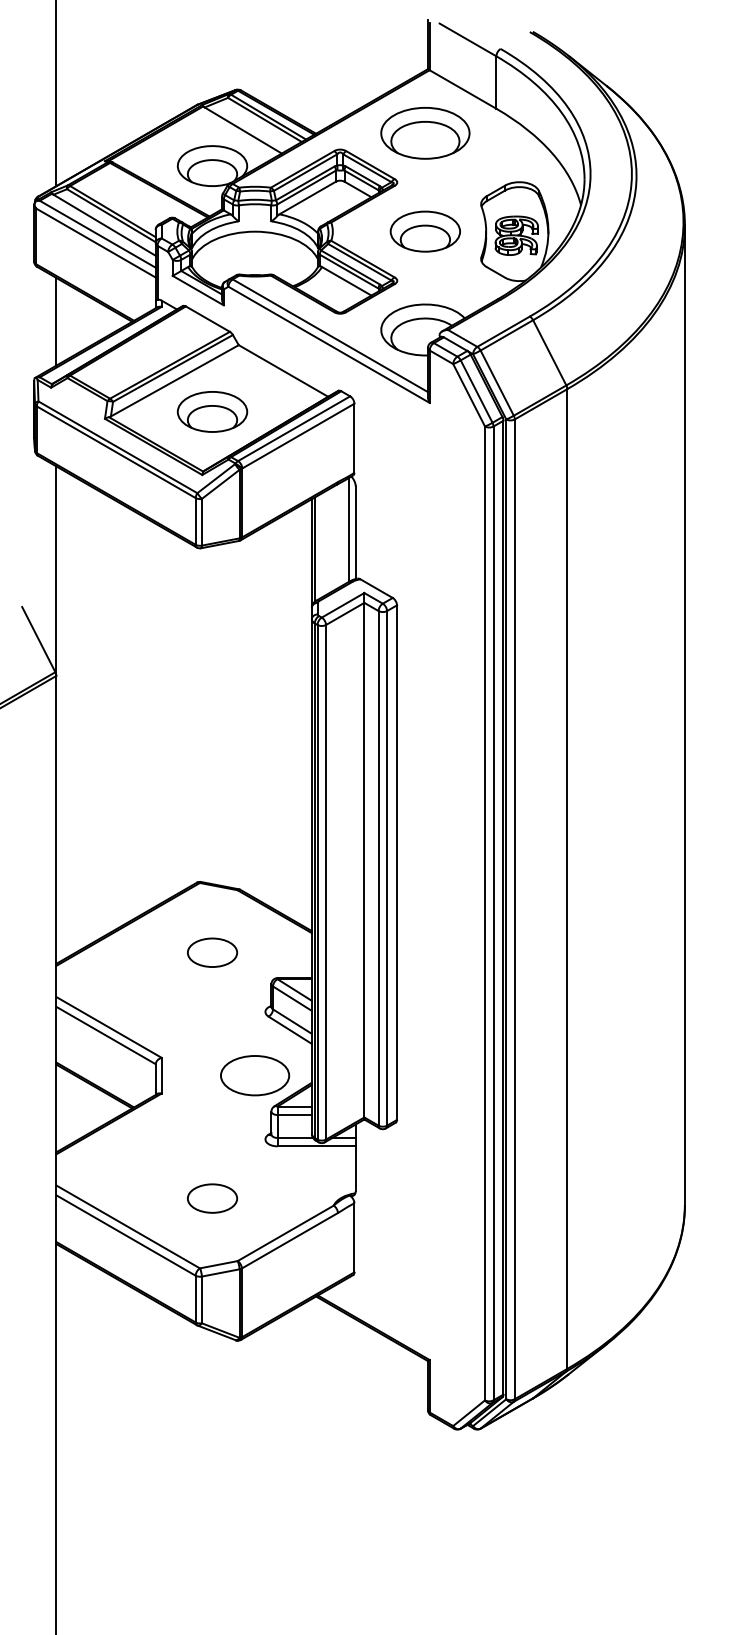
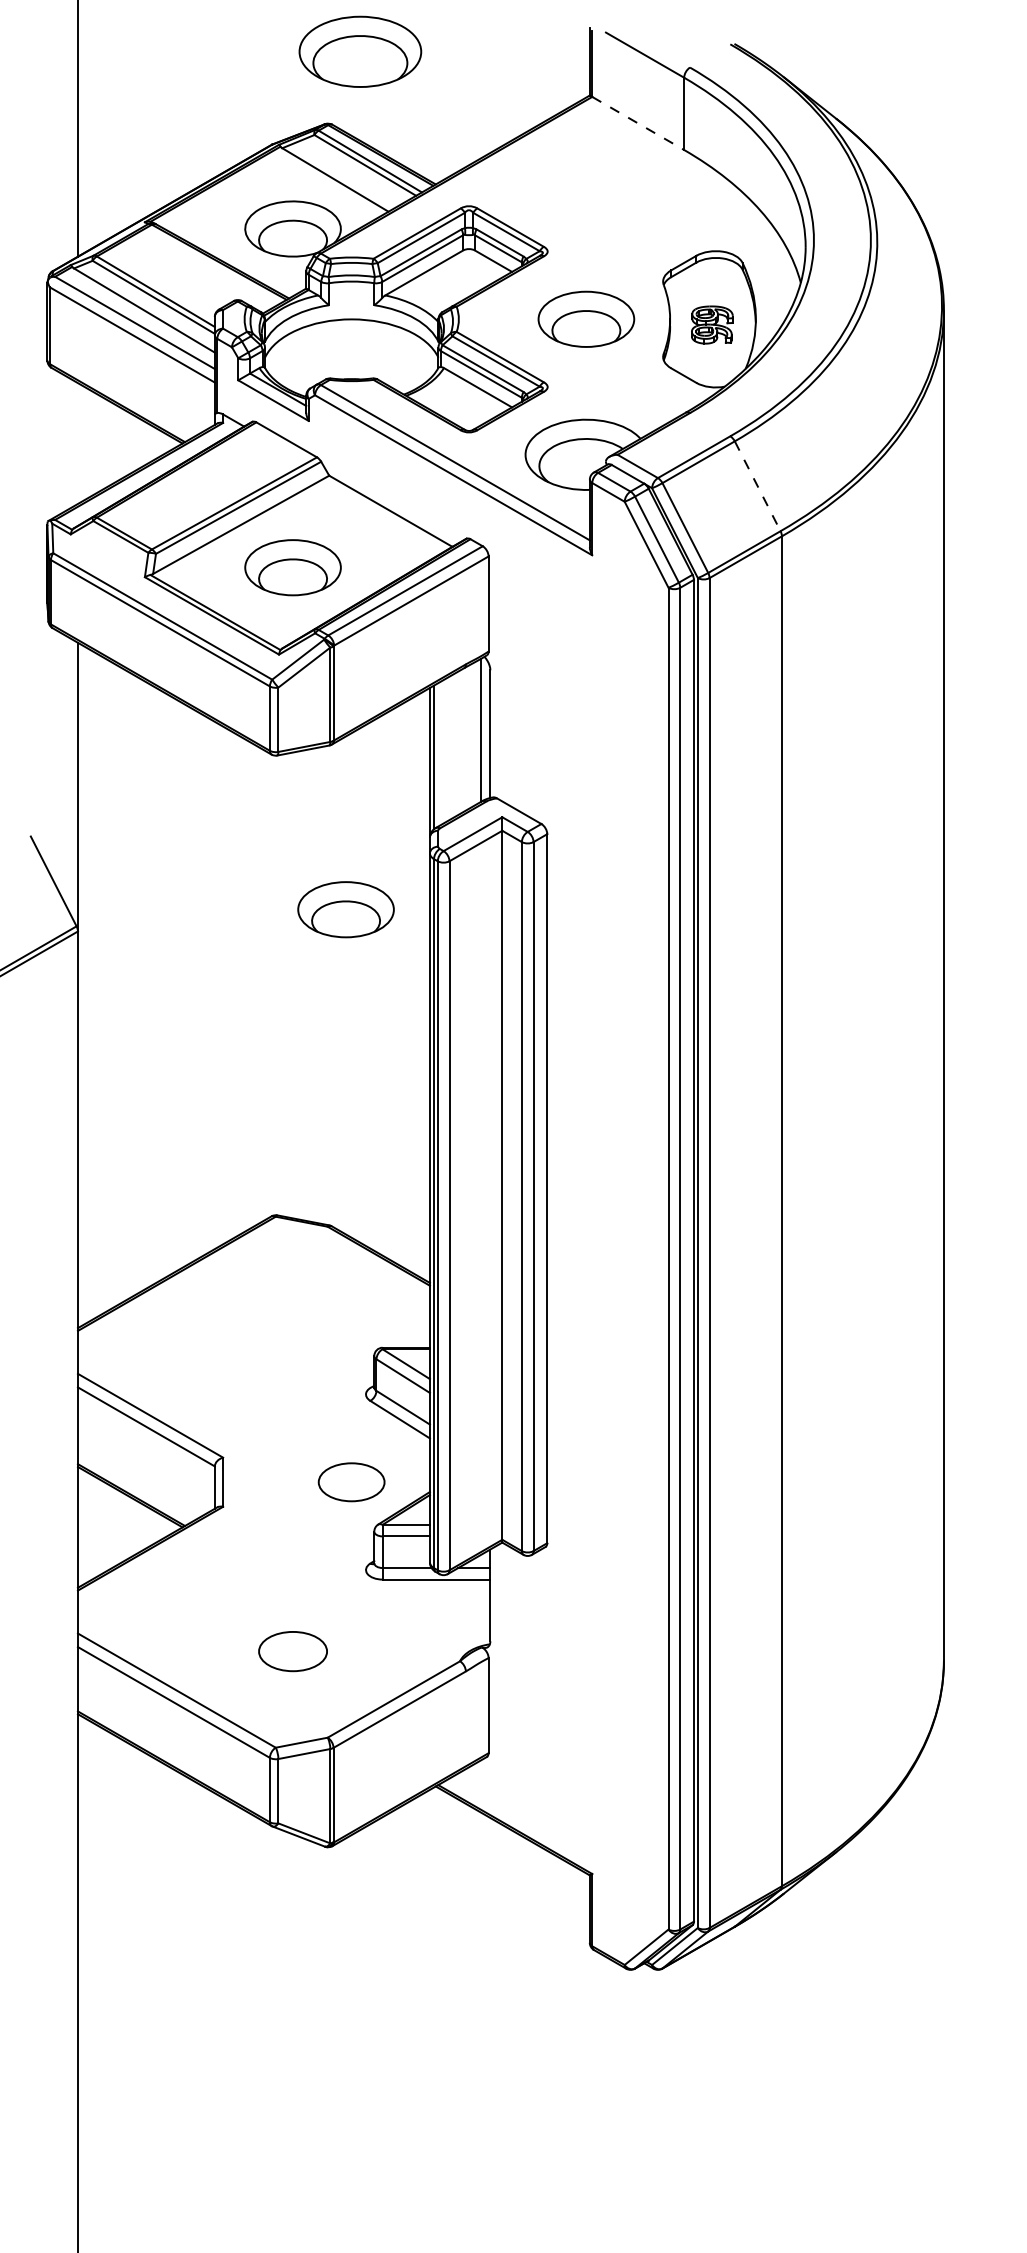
line: (463, 89) -> (638, 123), solid -> dashed
part: (425, 133) -> (360, 51), moved
part: (516, 235) -> (712, 324), size x0.7
line: (56, 321) -> (77, 443), removed
line: (549, 352) -> (757, 486), solid -> dashed
part: (250, 660) -> (345, 909), added
part: (212, 952) -> (292, 1312), removed
part: (254, 1075) -> (351, 1482), size x0.7

